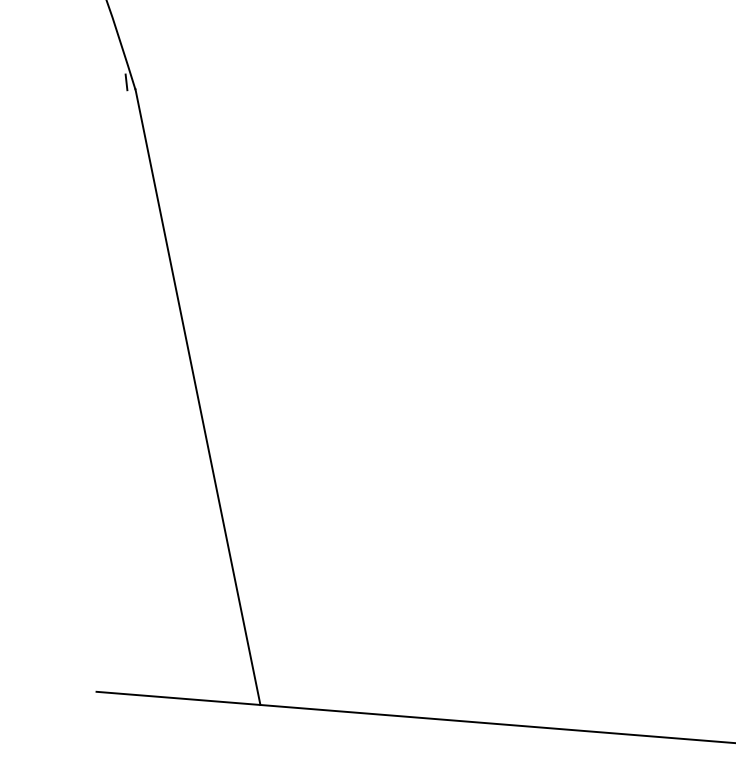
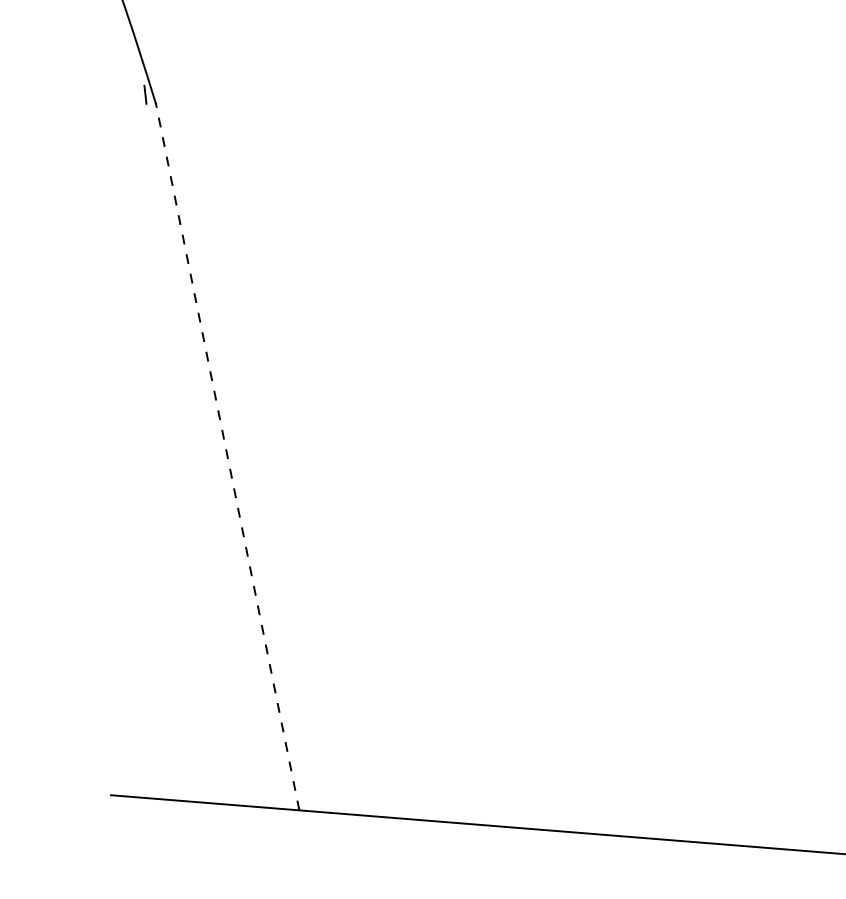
line: (197, 396) -> (227, 455), solid -> dashed

